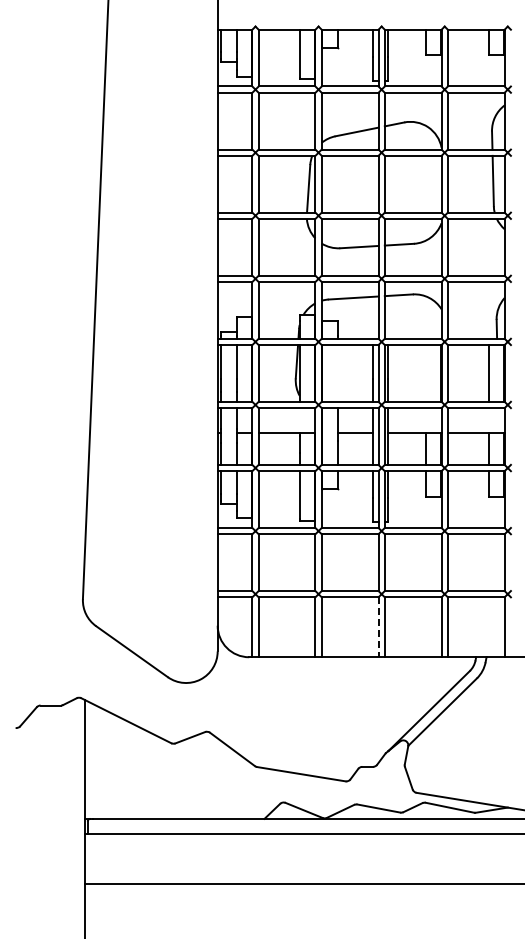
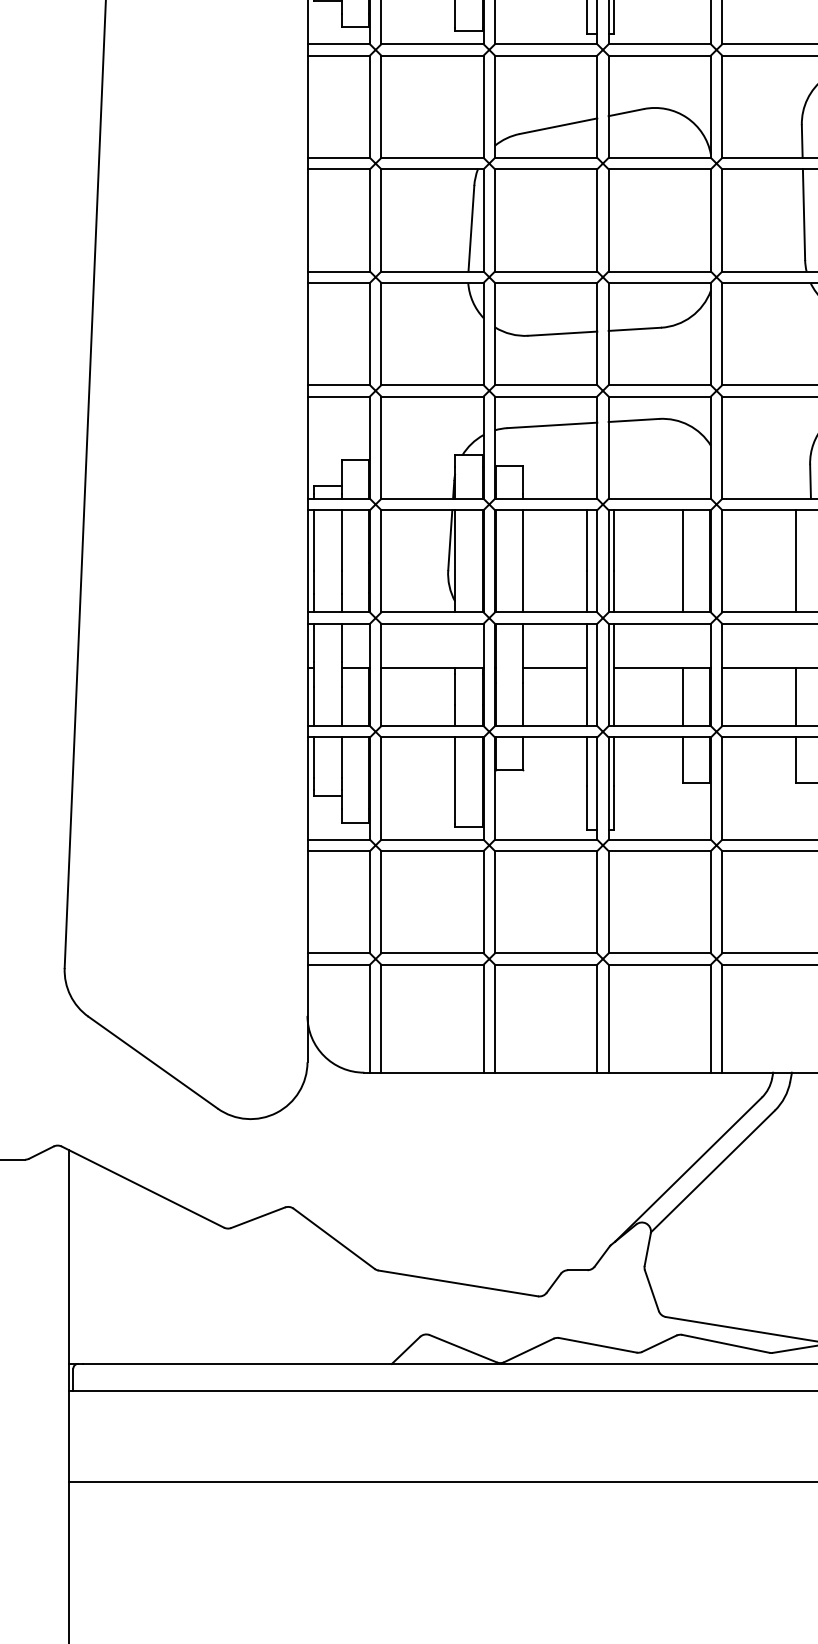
line: (337, 373) -> (523, 561), added
line: (425, 373) -> (681, 561), added
line: (378, 627) -> (597, 1019), dashed -> solid

